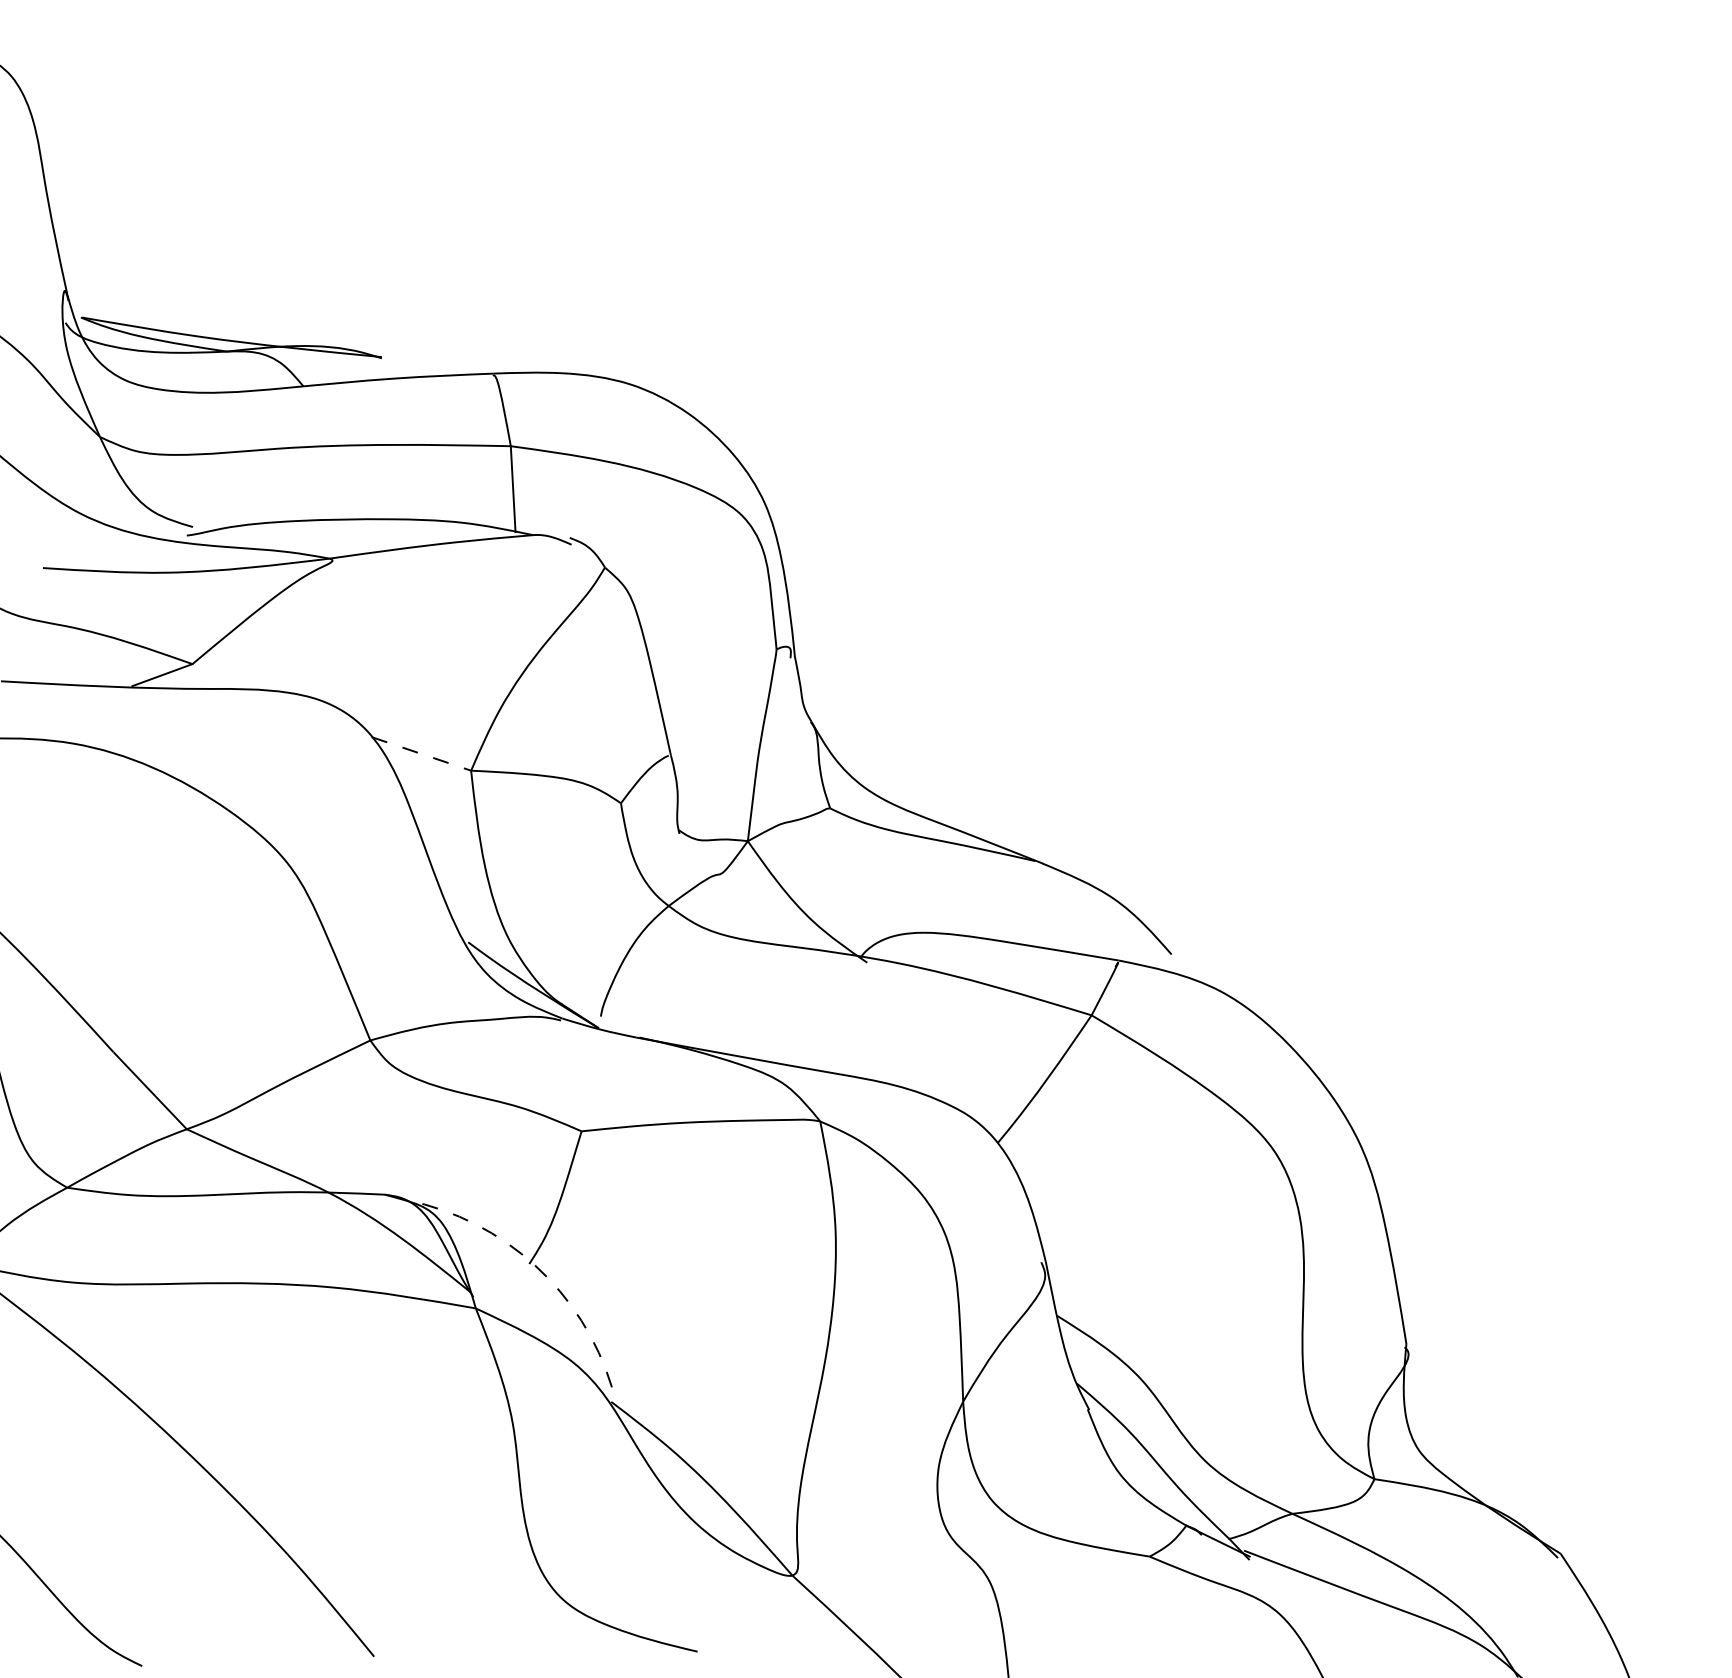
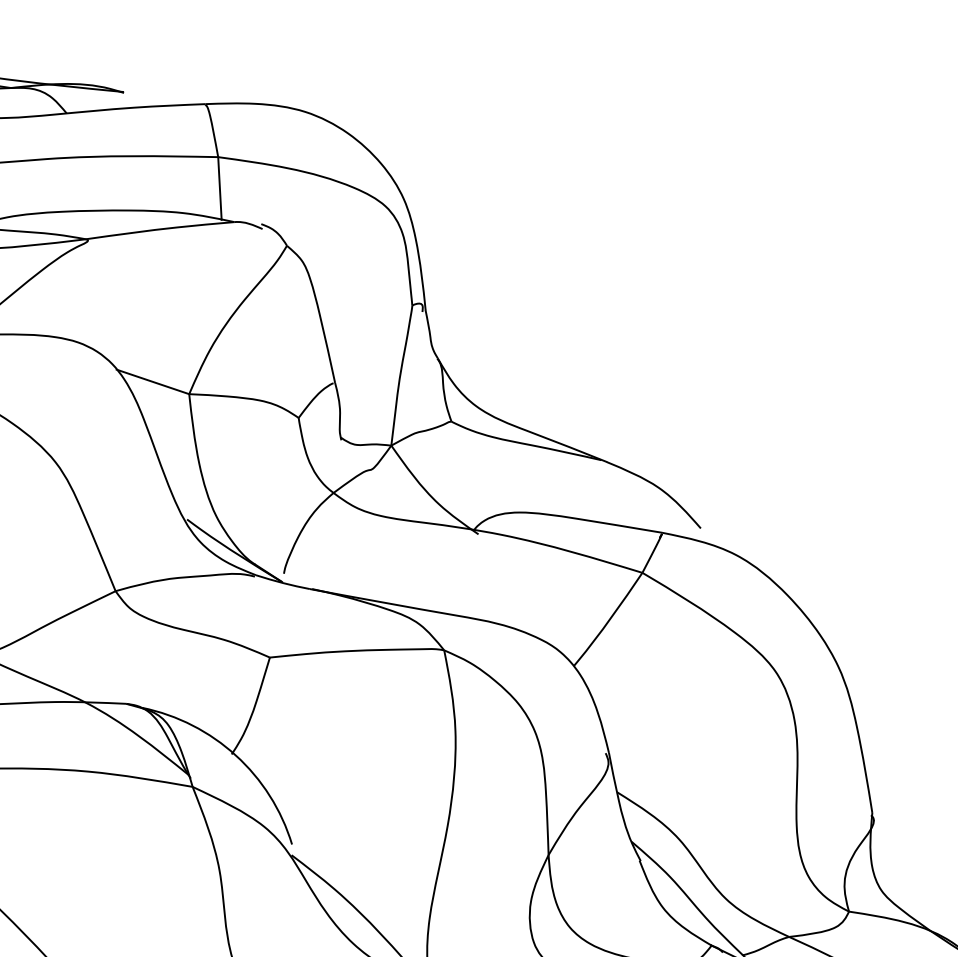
line: (421, 754) -> (152, 382), dashed -> solid
arc: (535, 1265) -> (236, 755), dashed -> solid

